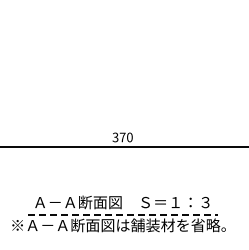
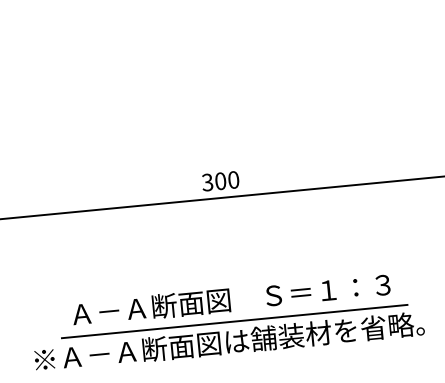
text: (122, 137) -> (220, 181), 370 -> 300
line: (122, 214) -> (233, 321), dashed -> solid

